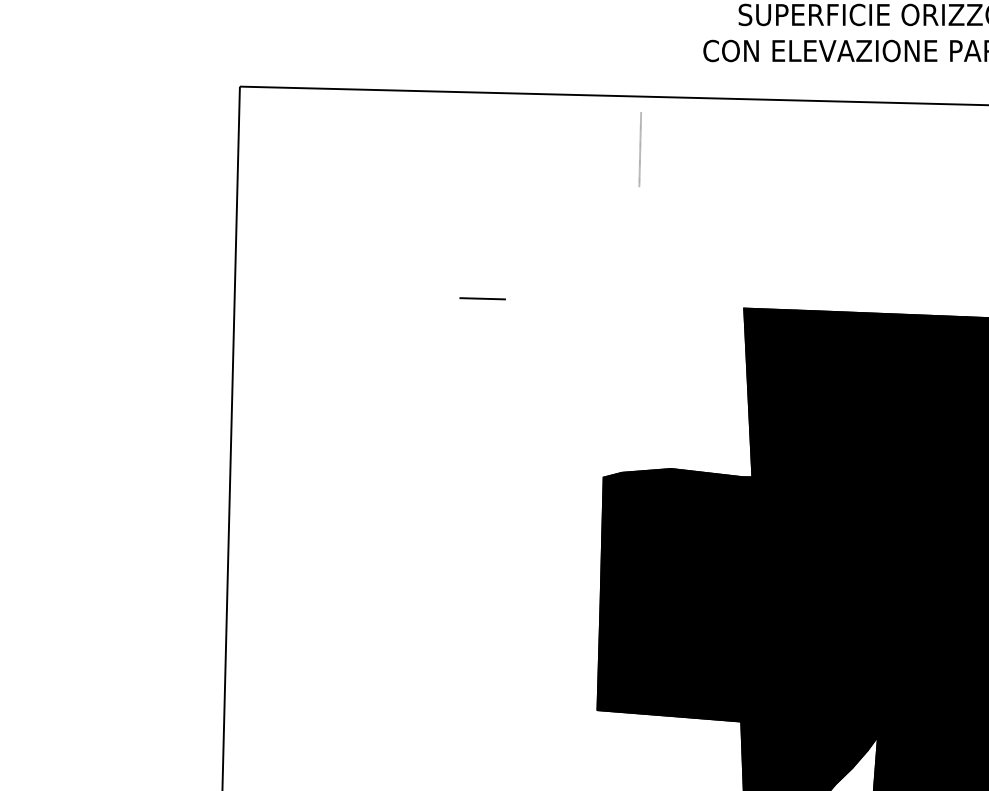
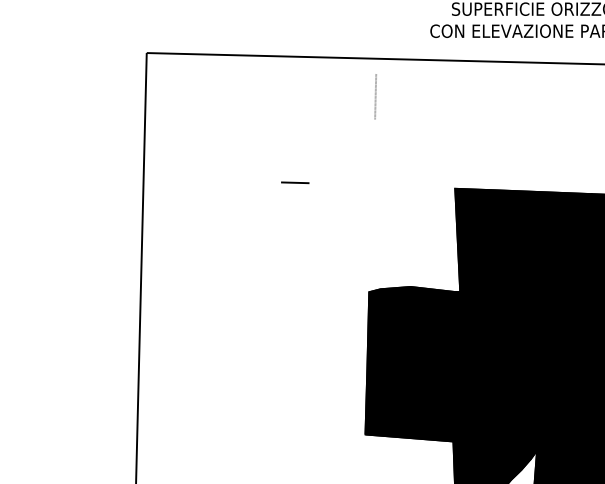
line: (639, 149) -> (375, 96), moved

